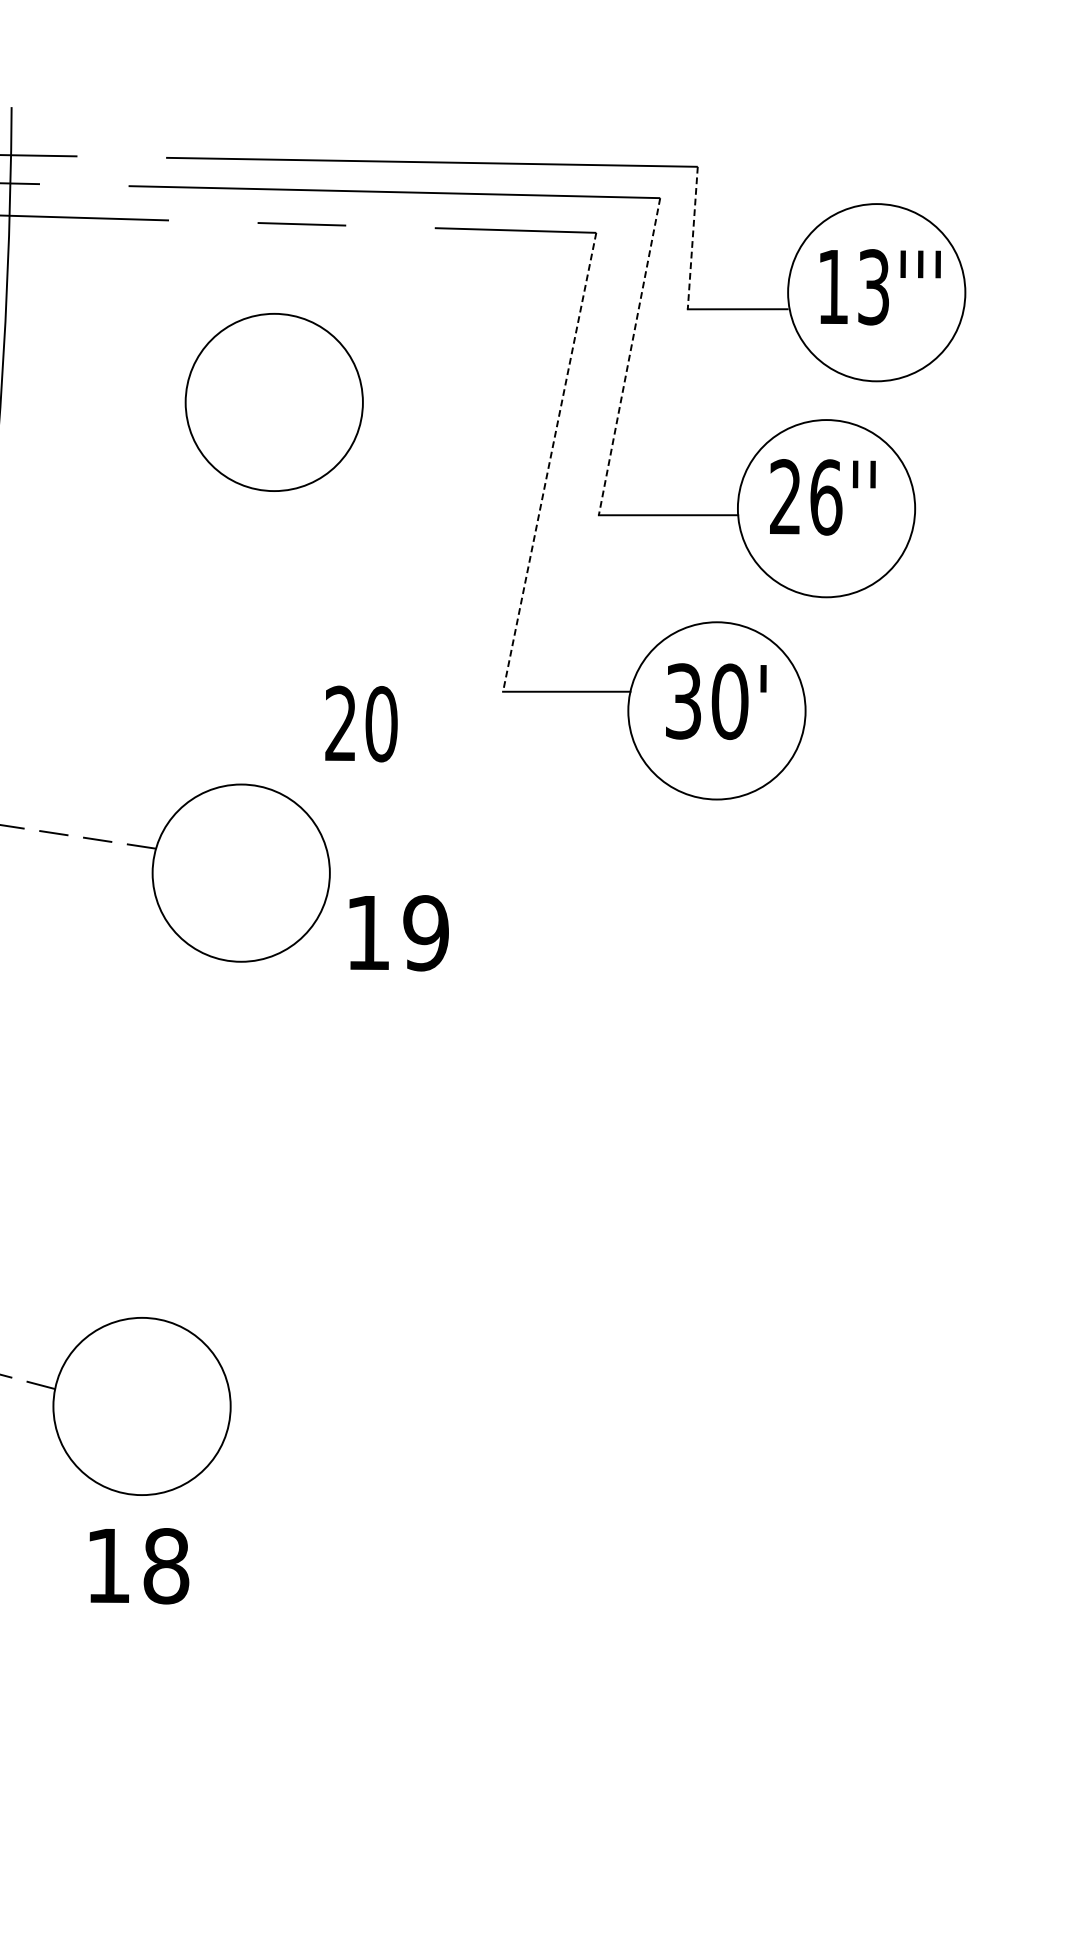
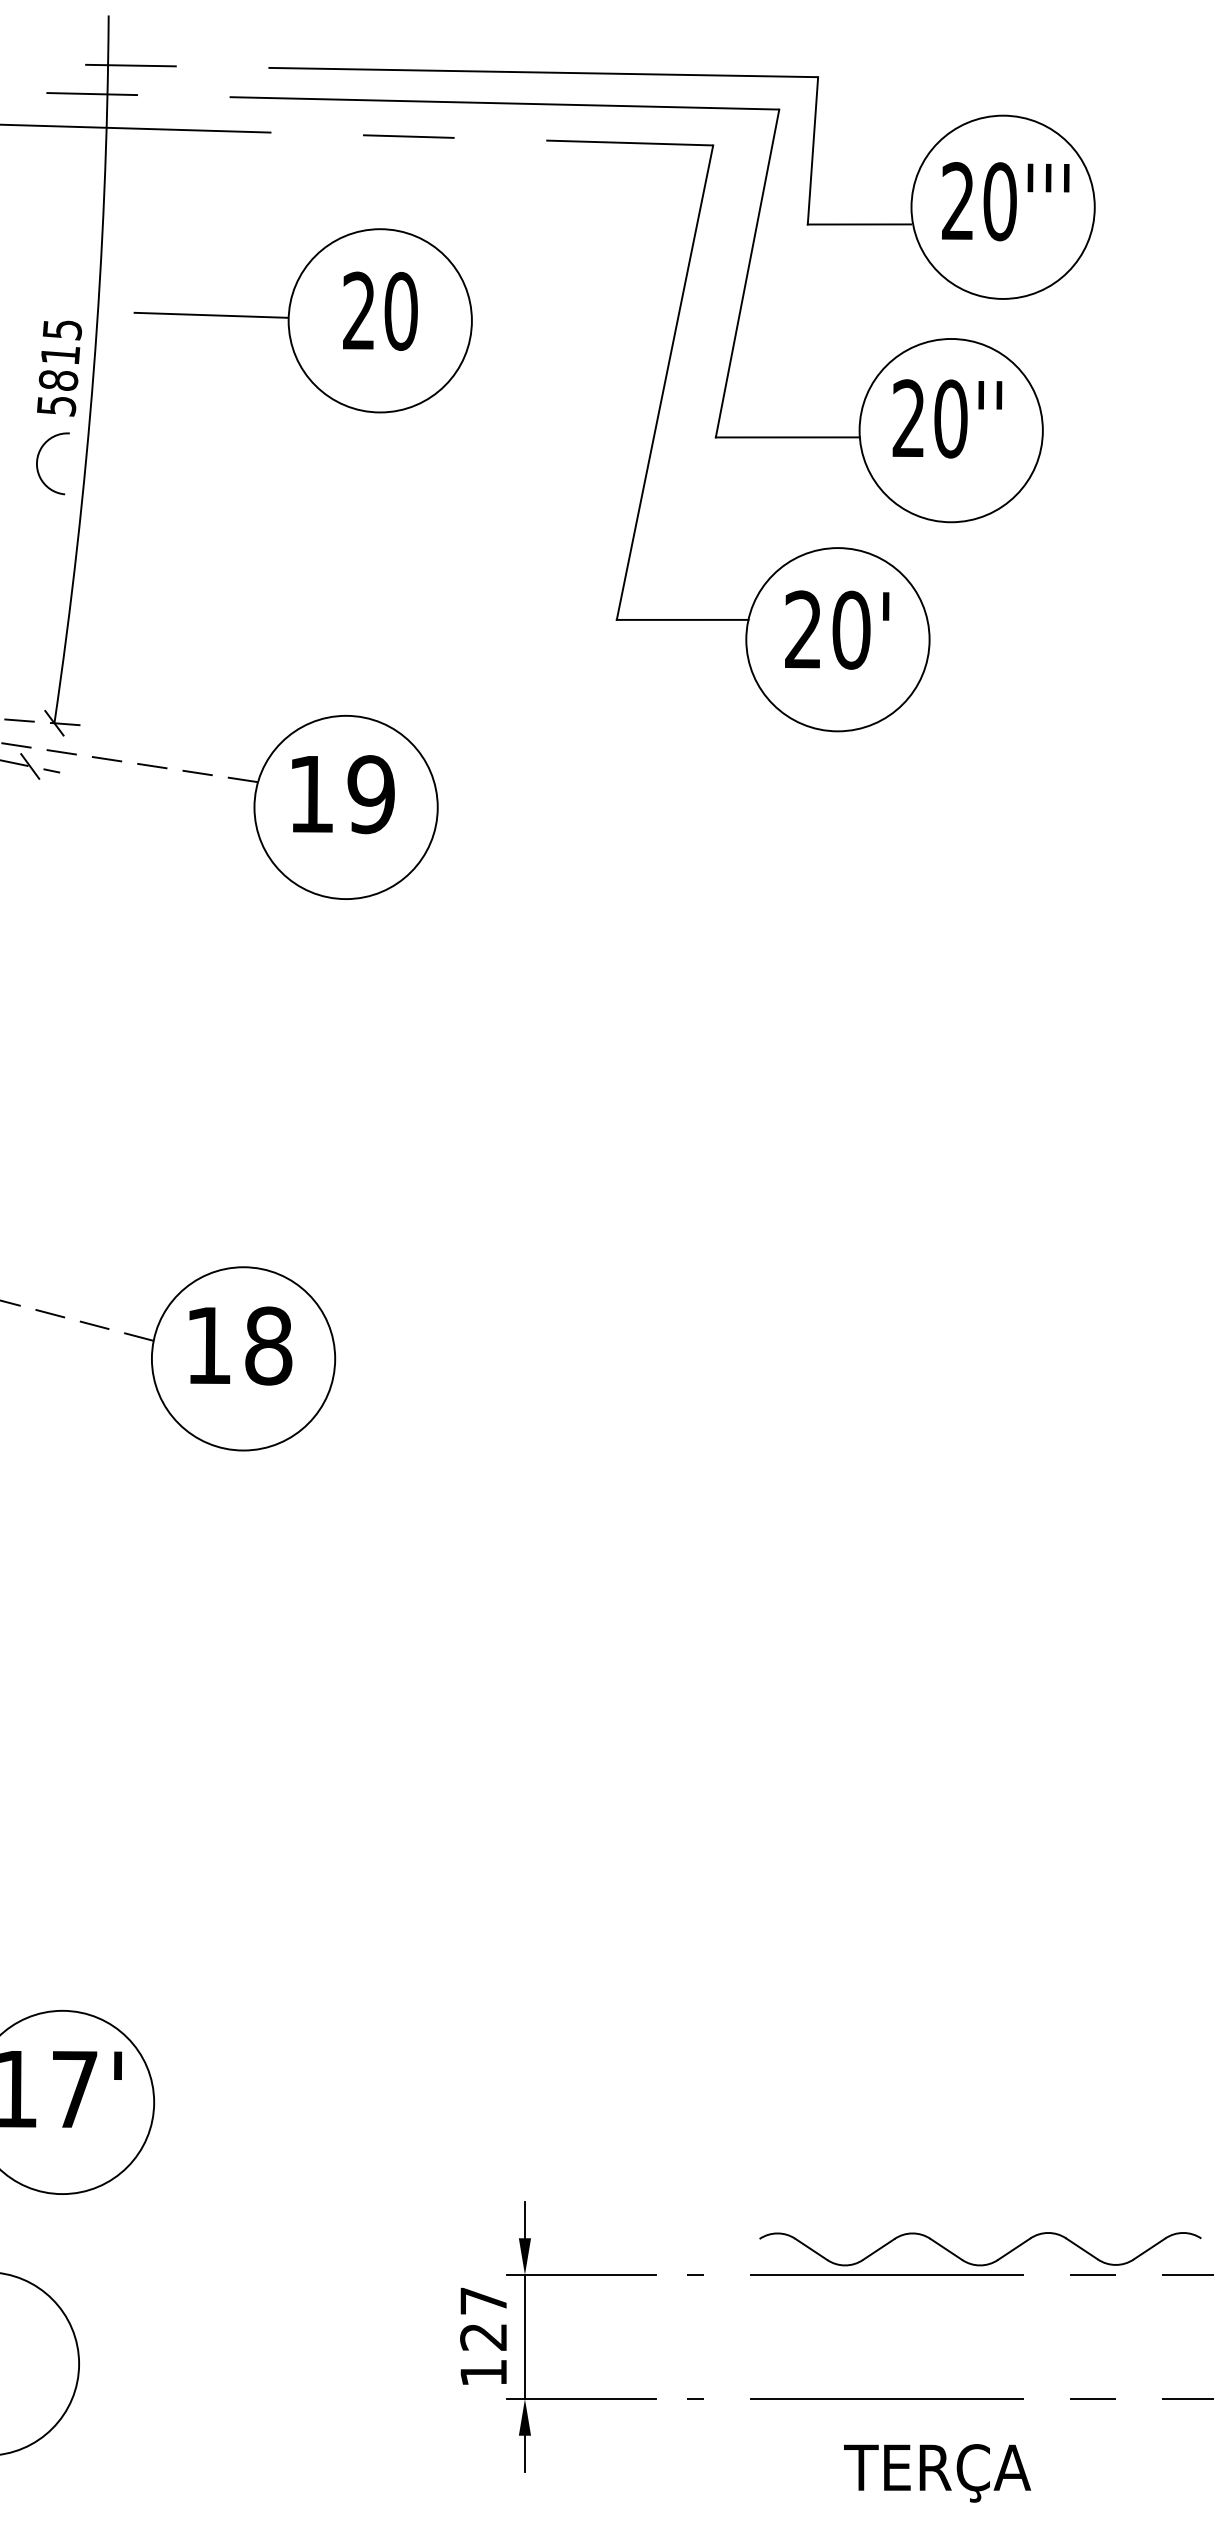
line: (692, 237) -> (812, 150), dashed -> solid
text: (853, 287) -> (979, 201), 13''' -> 20'''
line: (629, 356) -> (747, 273), dashed -> solid
line: (110, 396) -> (210, 314), added
line: (549, 463) -> (664, 383), dashed -> solid
text: (825, 496) -> (950, 418), 26'' -> 20''
text: (683, 701) -> (803, 629), 30' -> 20'
text: (361, 723) -> (380, 310), moved
text: (399, 933) -> (343, 794), moved
text: (139, 1565) -> (240, 1345), moved

